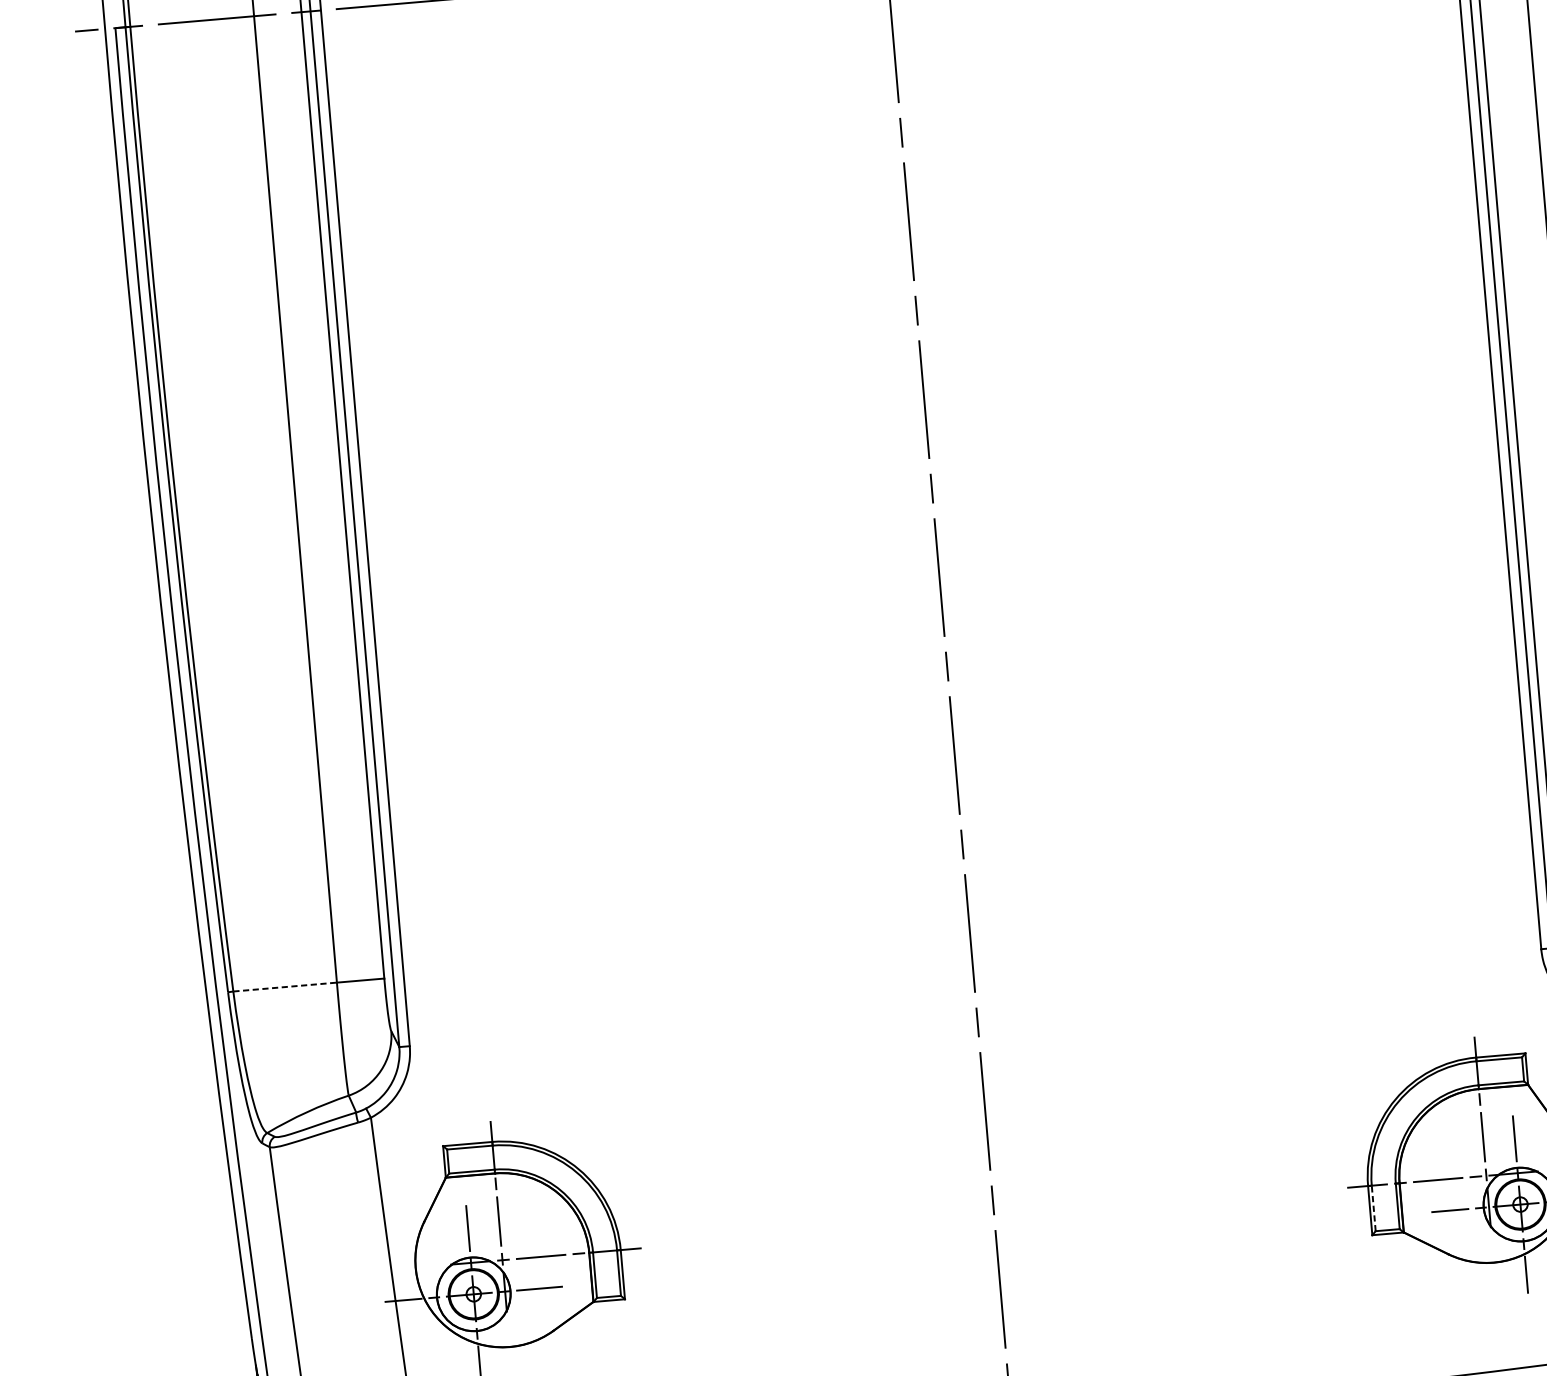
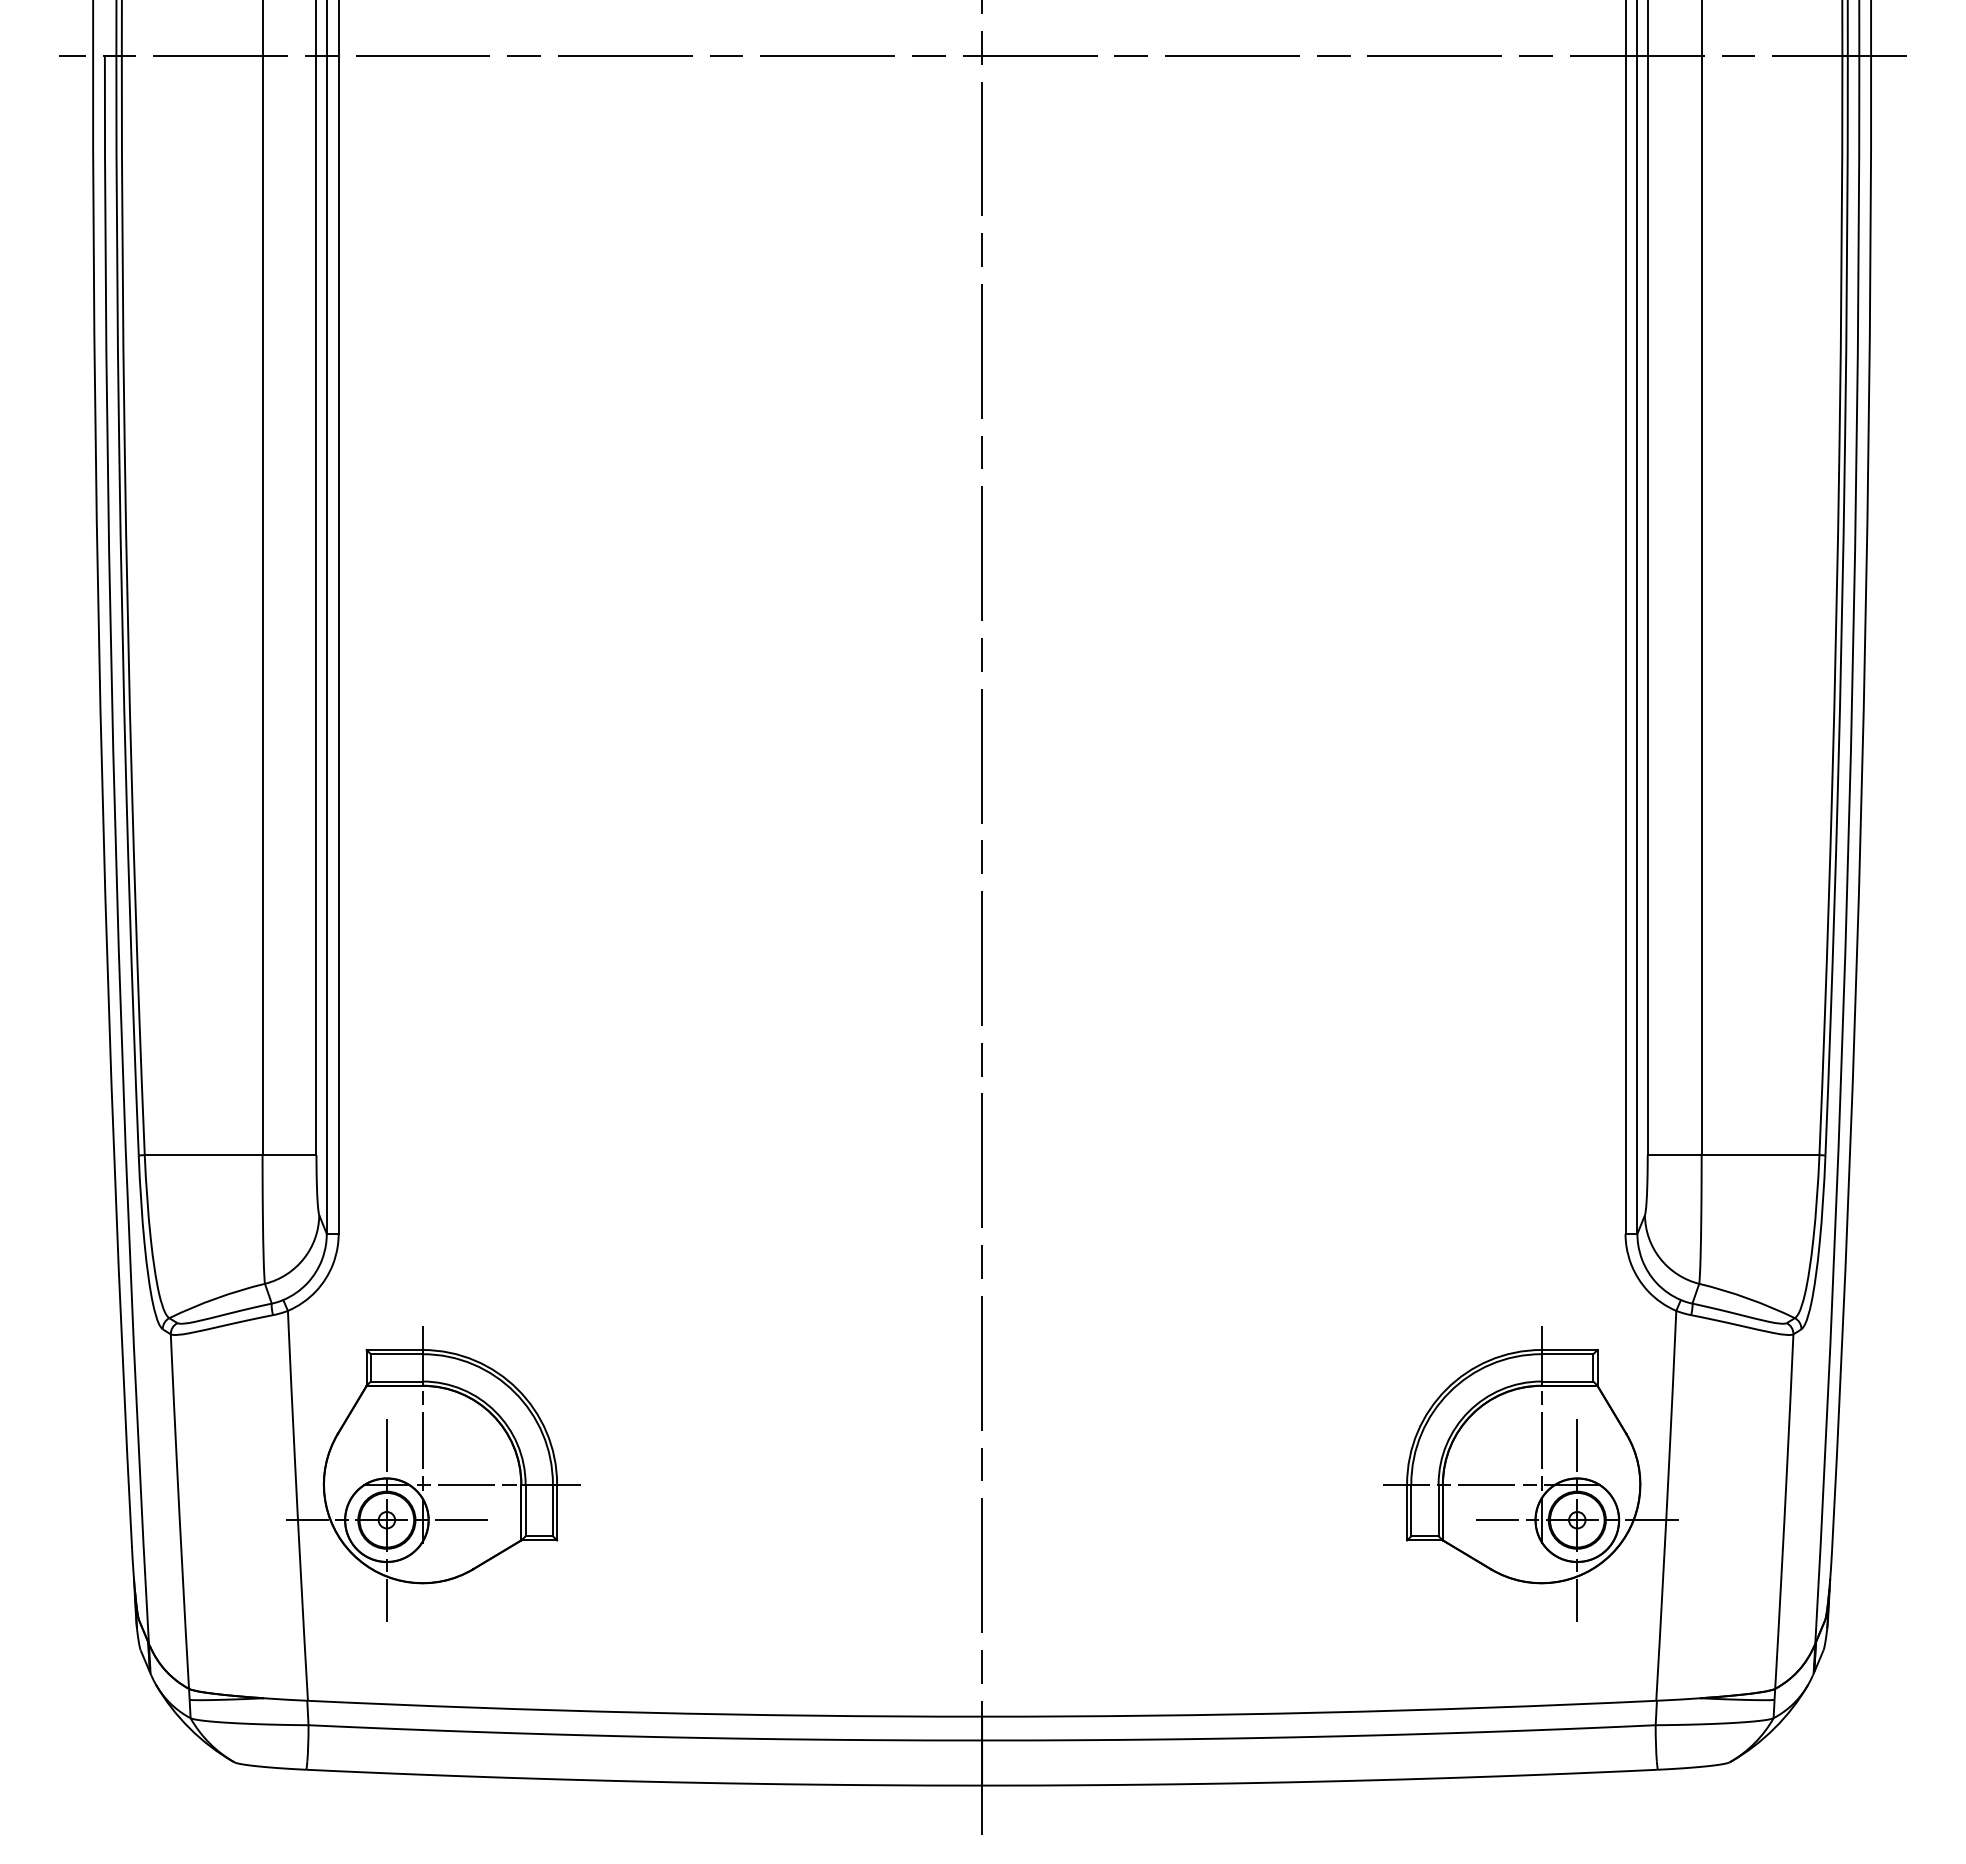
line: (285, 987) -> (203, 1155), dashed -> solid
line: (1373, 1208) -> (1411, 1510), dashed -> solid

